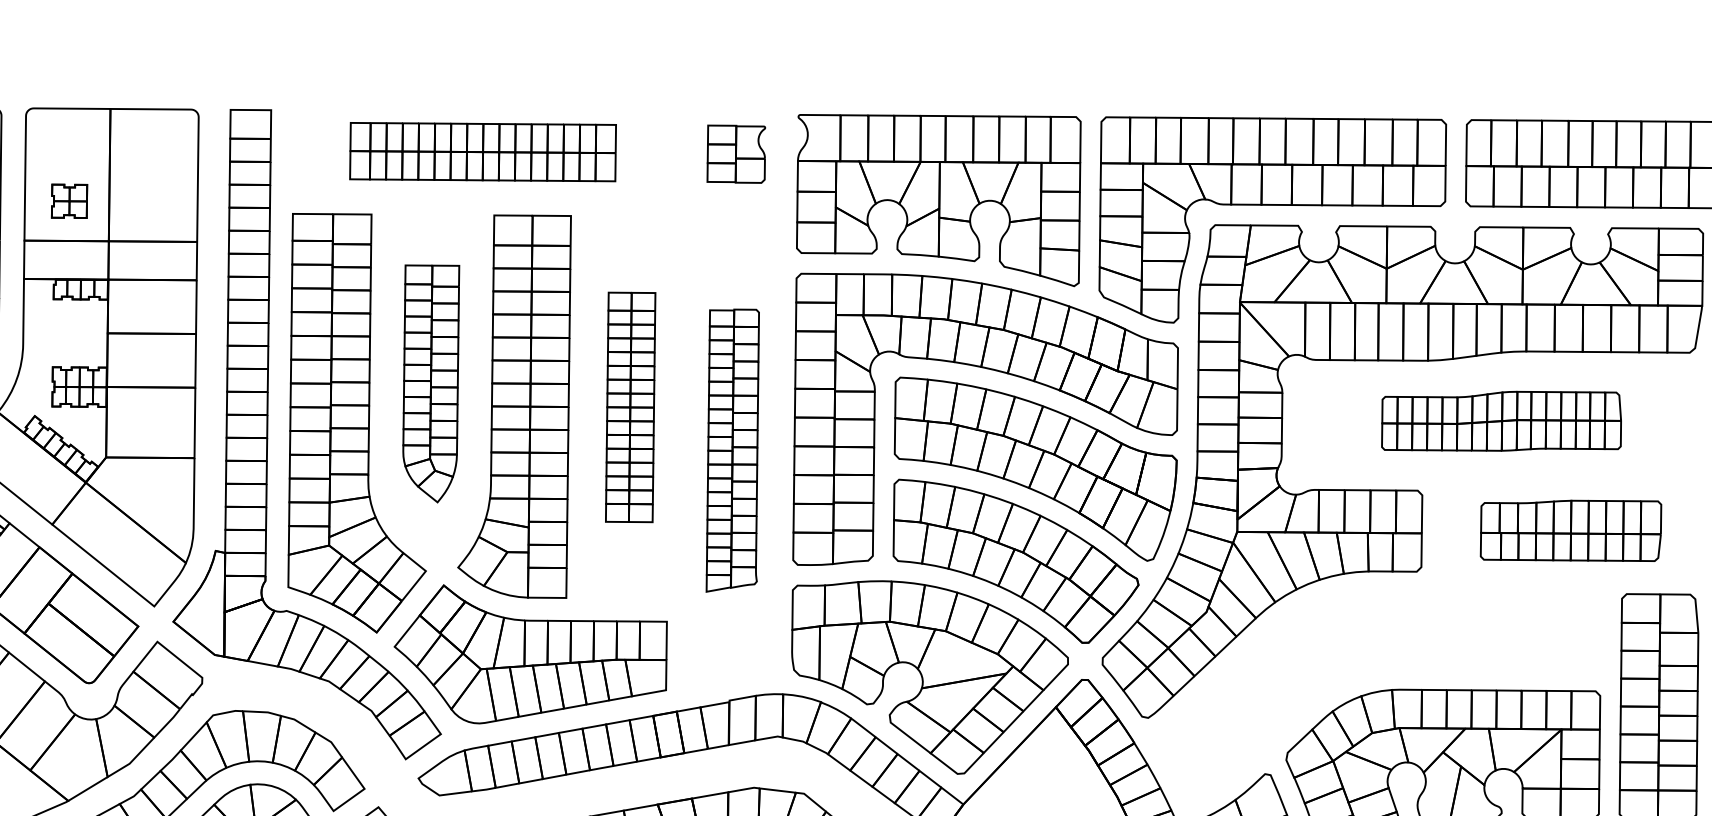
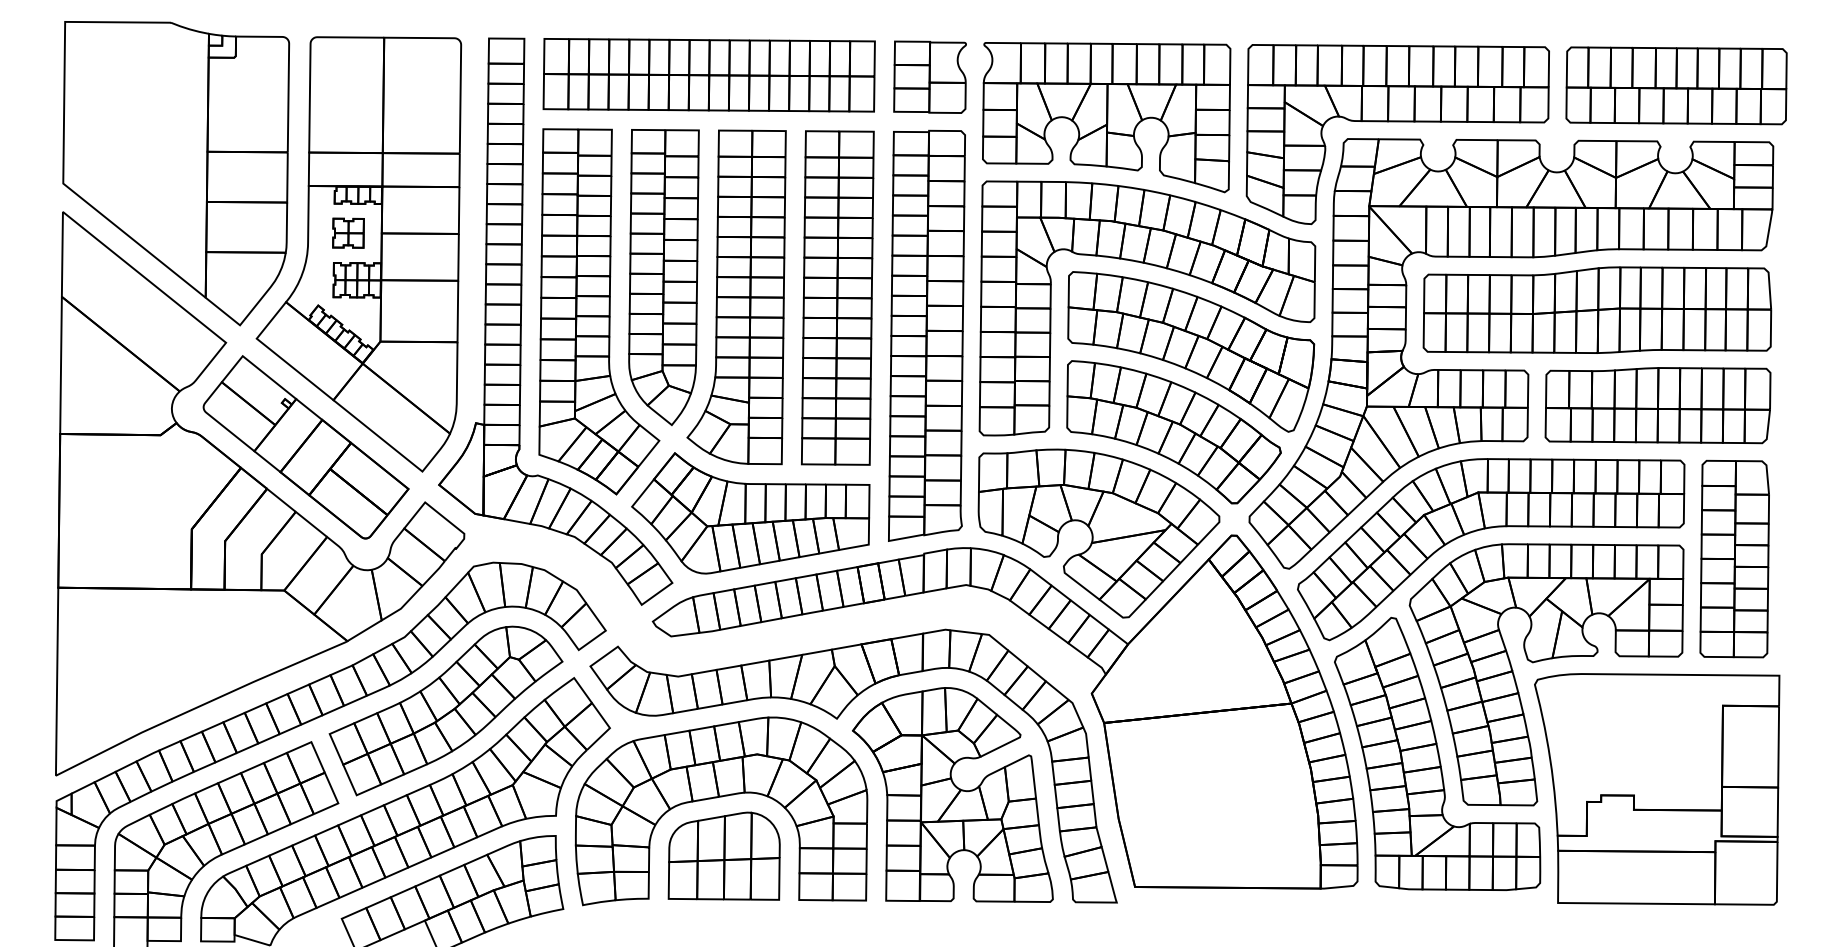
part: (482, 152) -> (708, 75), size x1.43
part: (735, 153) -> (929, 76), size x1.43
part: (69, 200) -> (348, 232), moved
part: (430, 383) -> (663, 277), size x1.43
part: (630, 406) -> (837, 297), size x1.67
part: (1501, 420) -> (1597, 309), size x1.67
part: (732, 450) -> (926, 335), size x1.67
part: (1570, 530) -> (1657, 405), size x1.43
part: (1374, 672) -> (1486, 529), added

